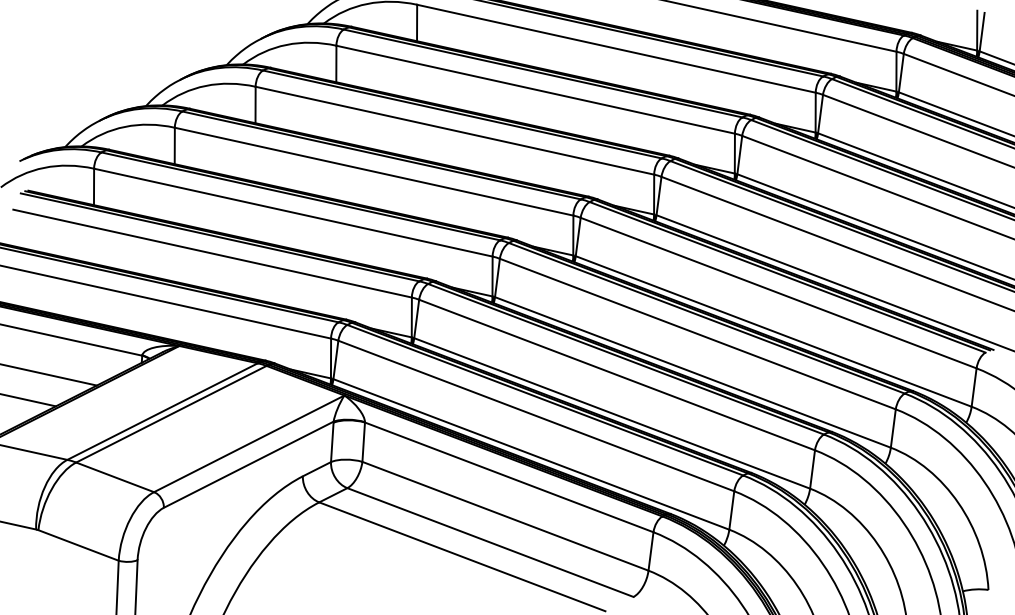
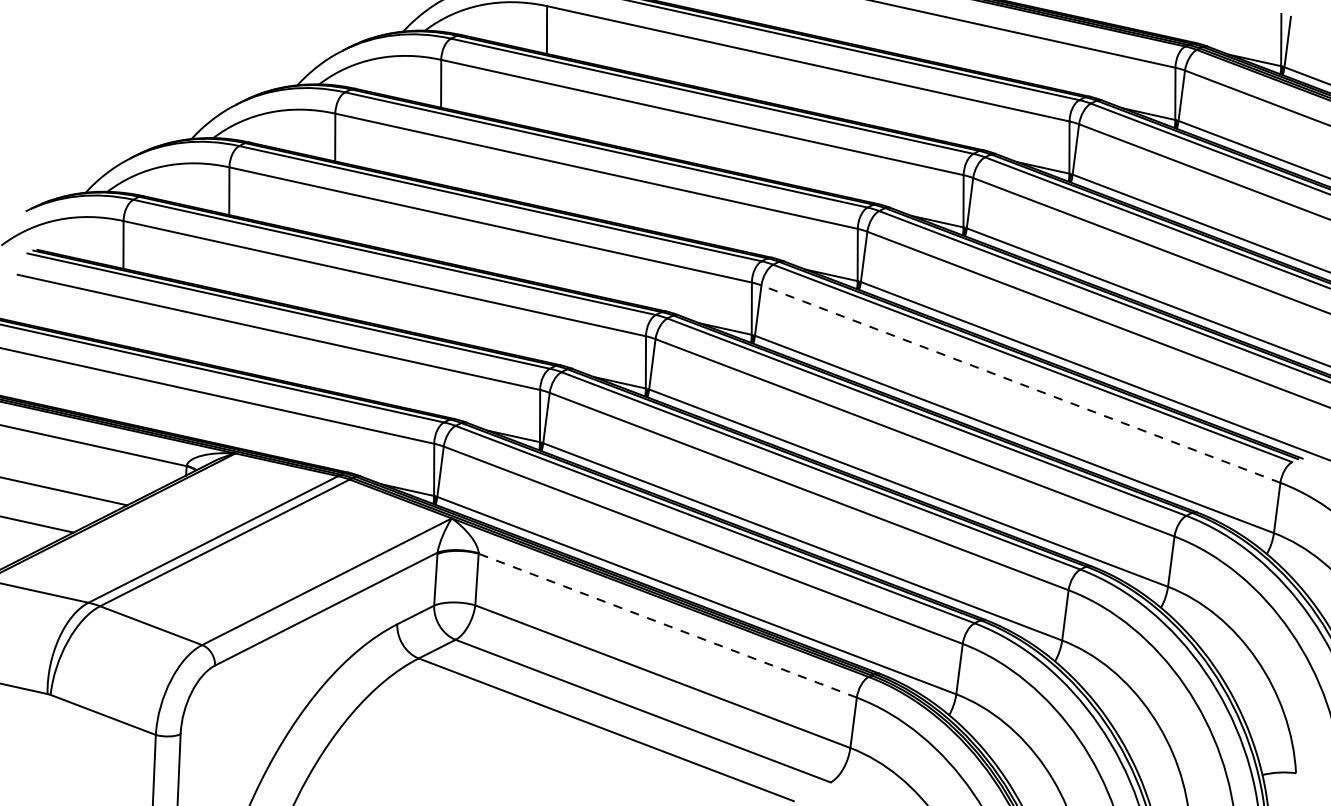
line: (778, 293) -> (1020, 384), solid -> dashed
line: (508, 477) -> (666, 625), solid -> dashed

